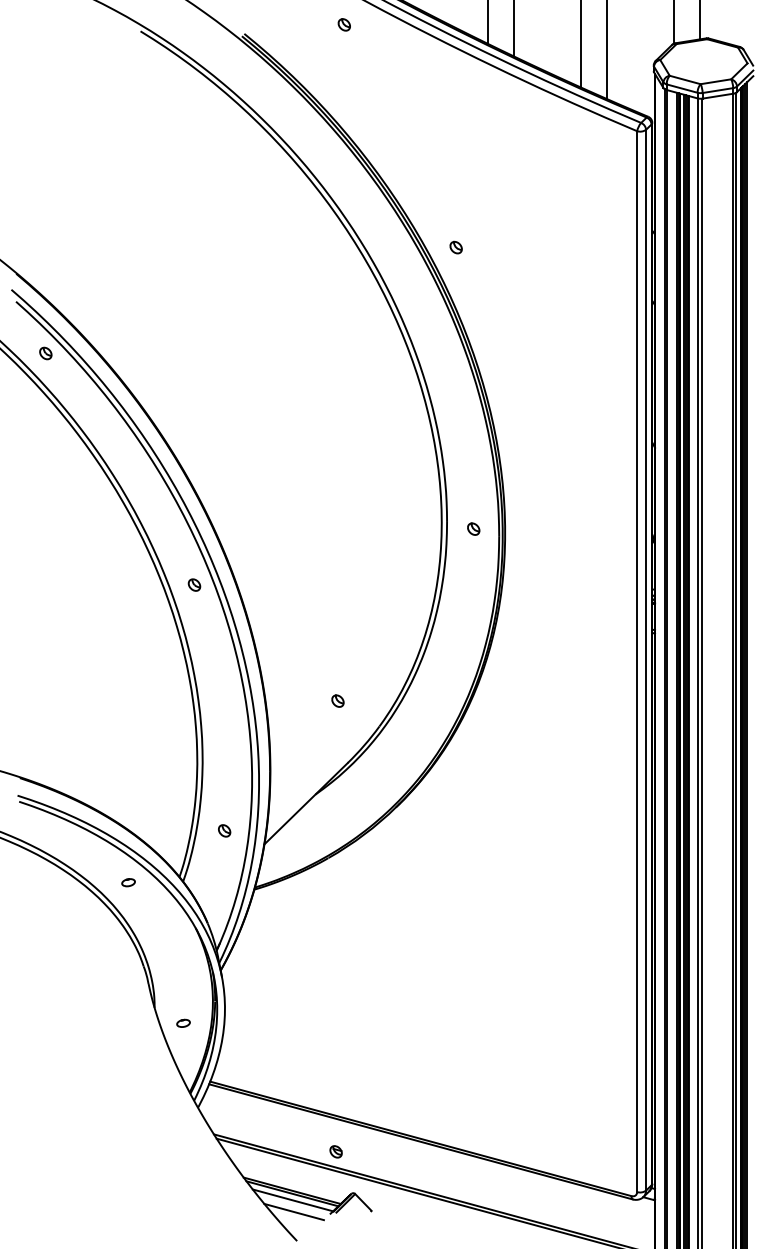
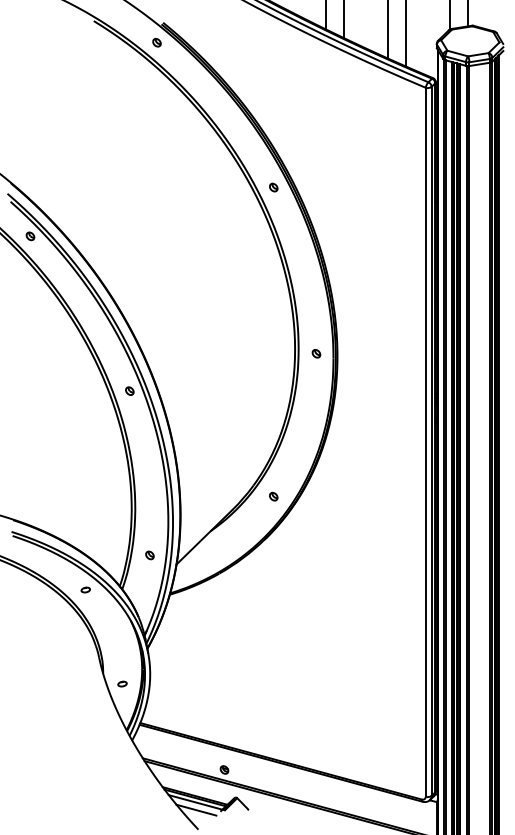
part: (343, 24) -> (156, 42), moved
part: (455, 247) -> (273, 187), moved
part: (337, 700) -> (273, 496), moved

